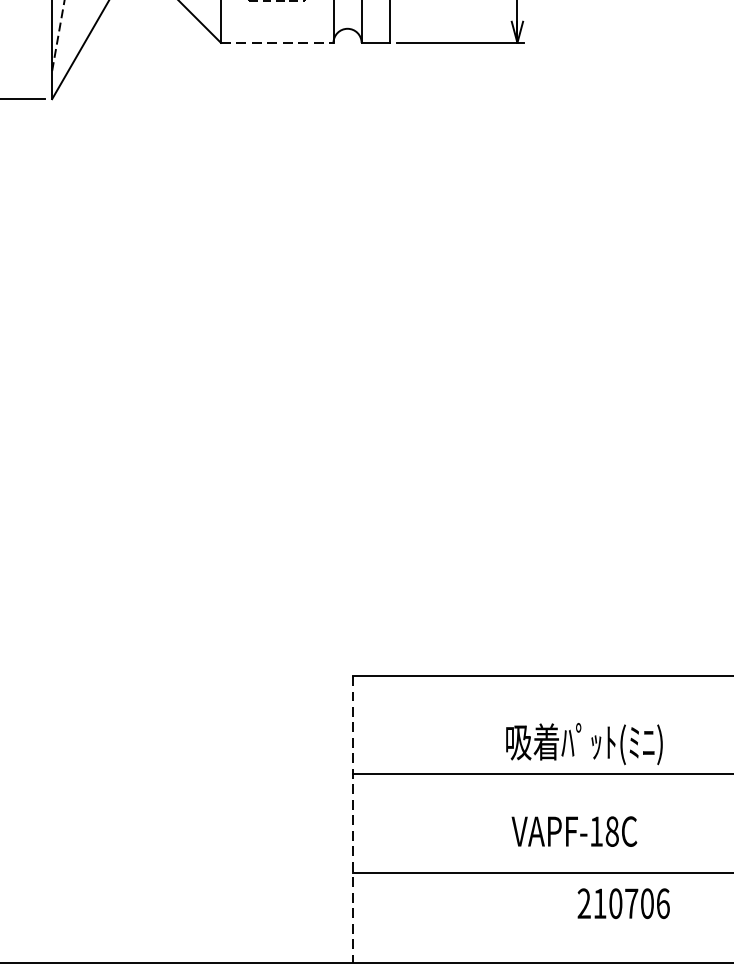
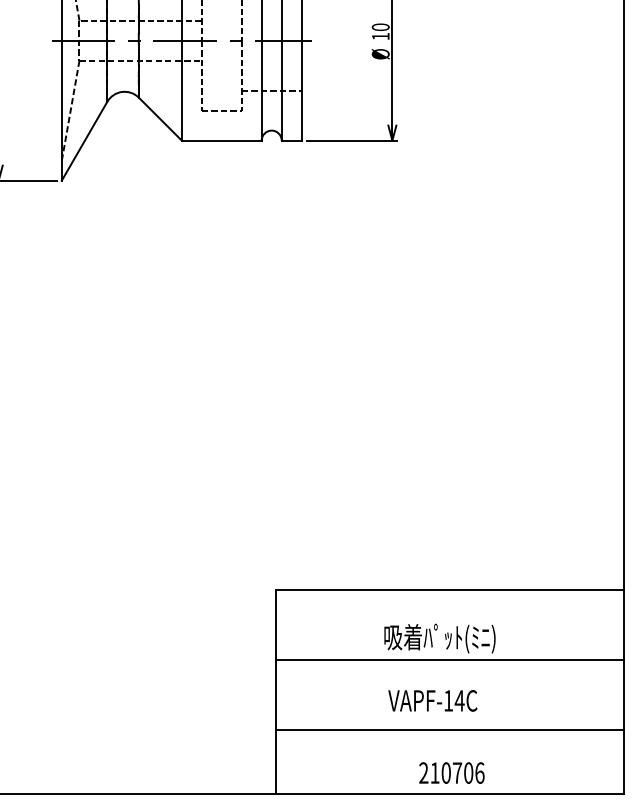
line: (276, 42) -> (221, 140), dashed -> solid
line: (352, 819) -> (275, 692), dashed -> solid
text: (611, 831) -> (459, 700), VAPF-18C -> VAPF-14C
text: (623, 902) -> (451, 772), moved

